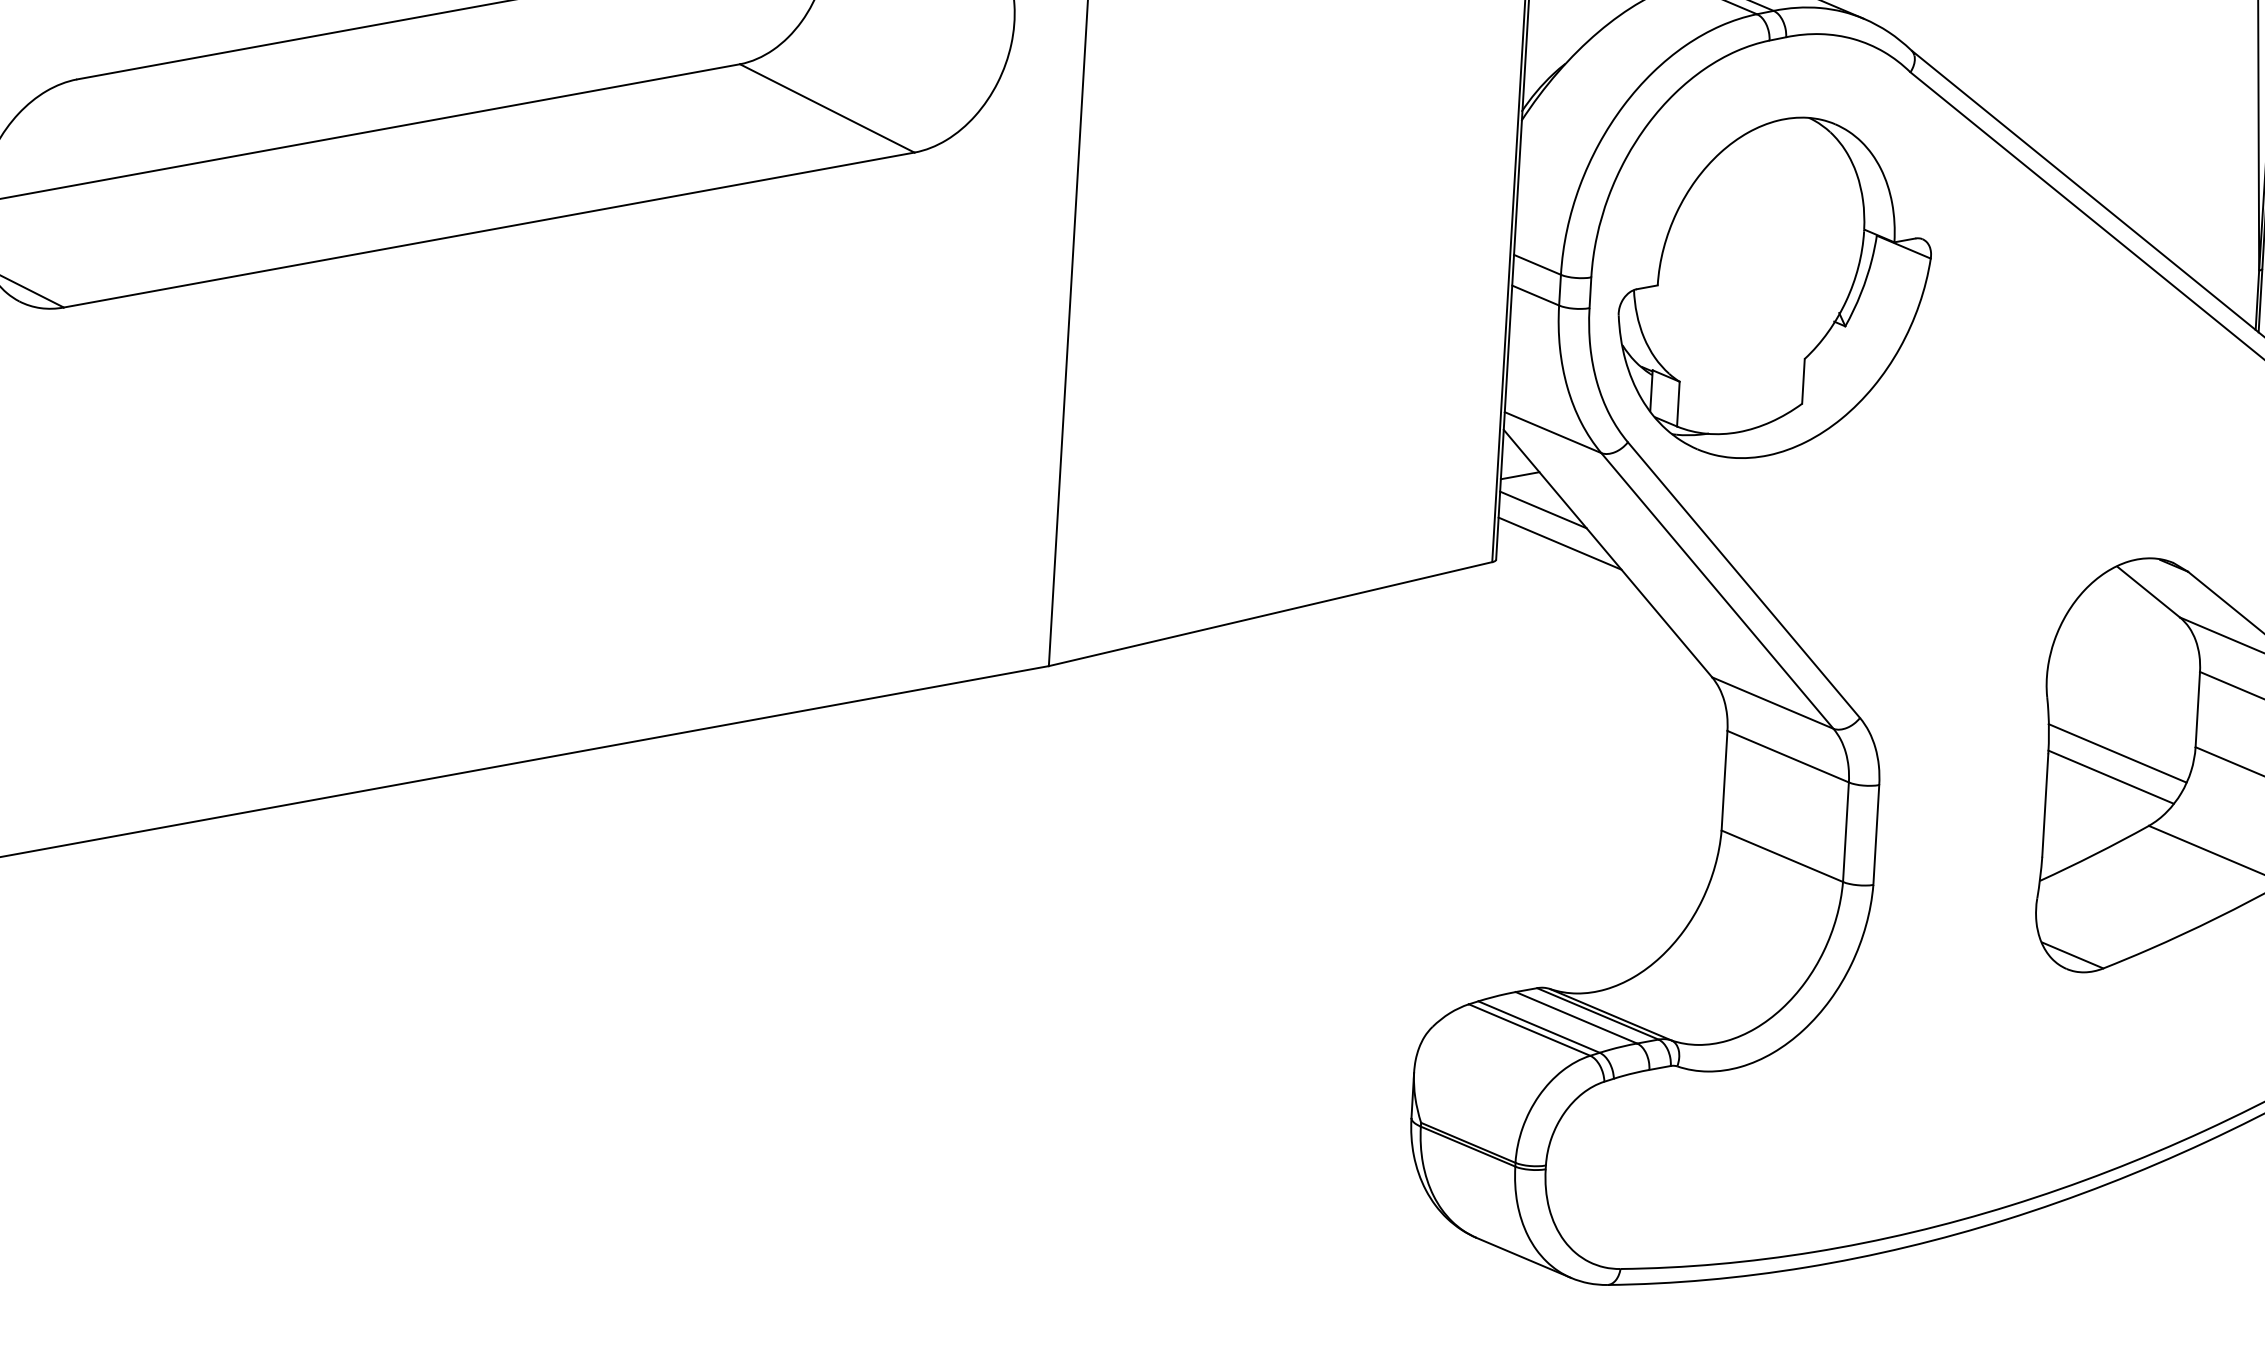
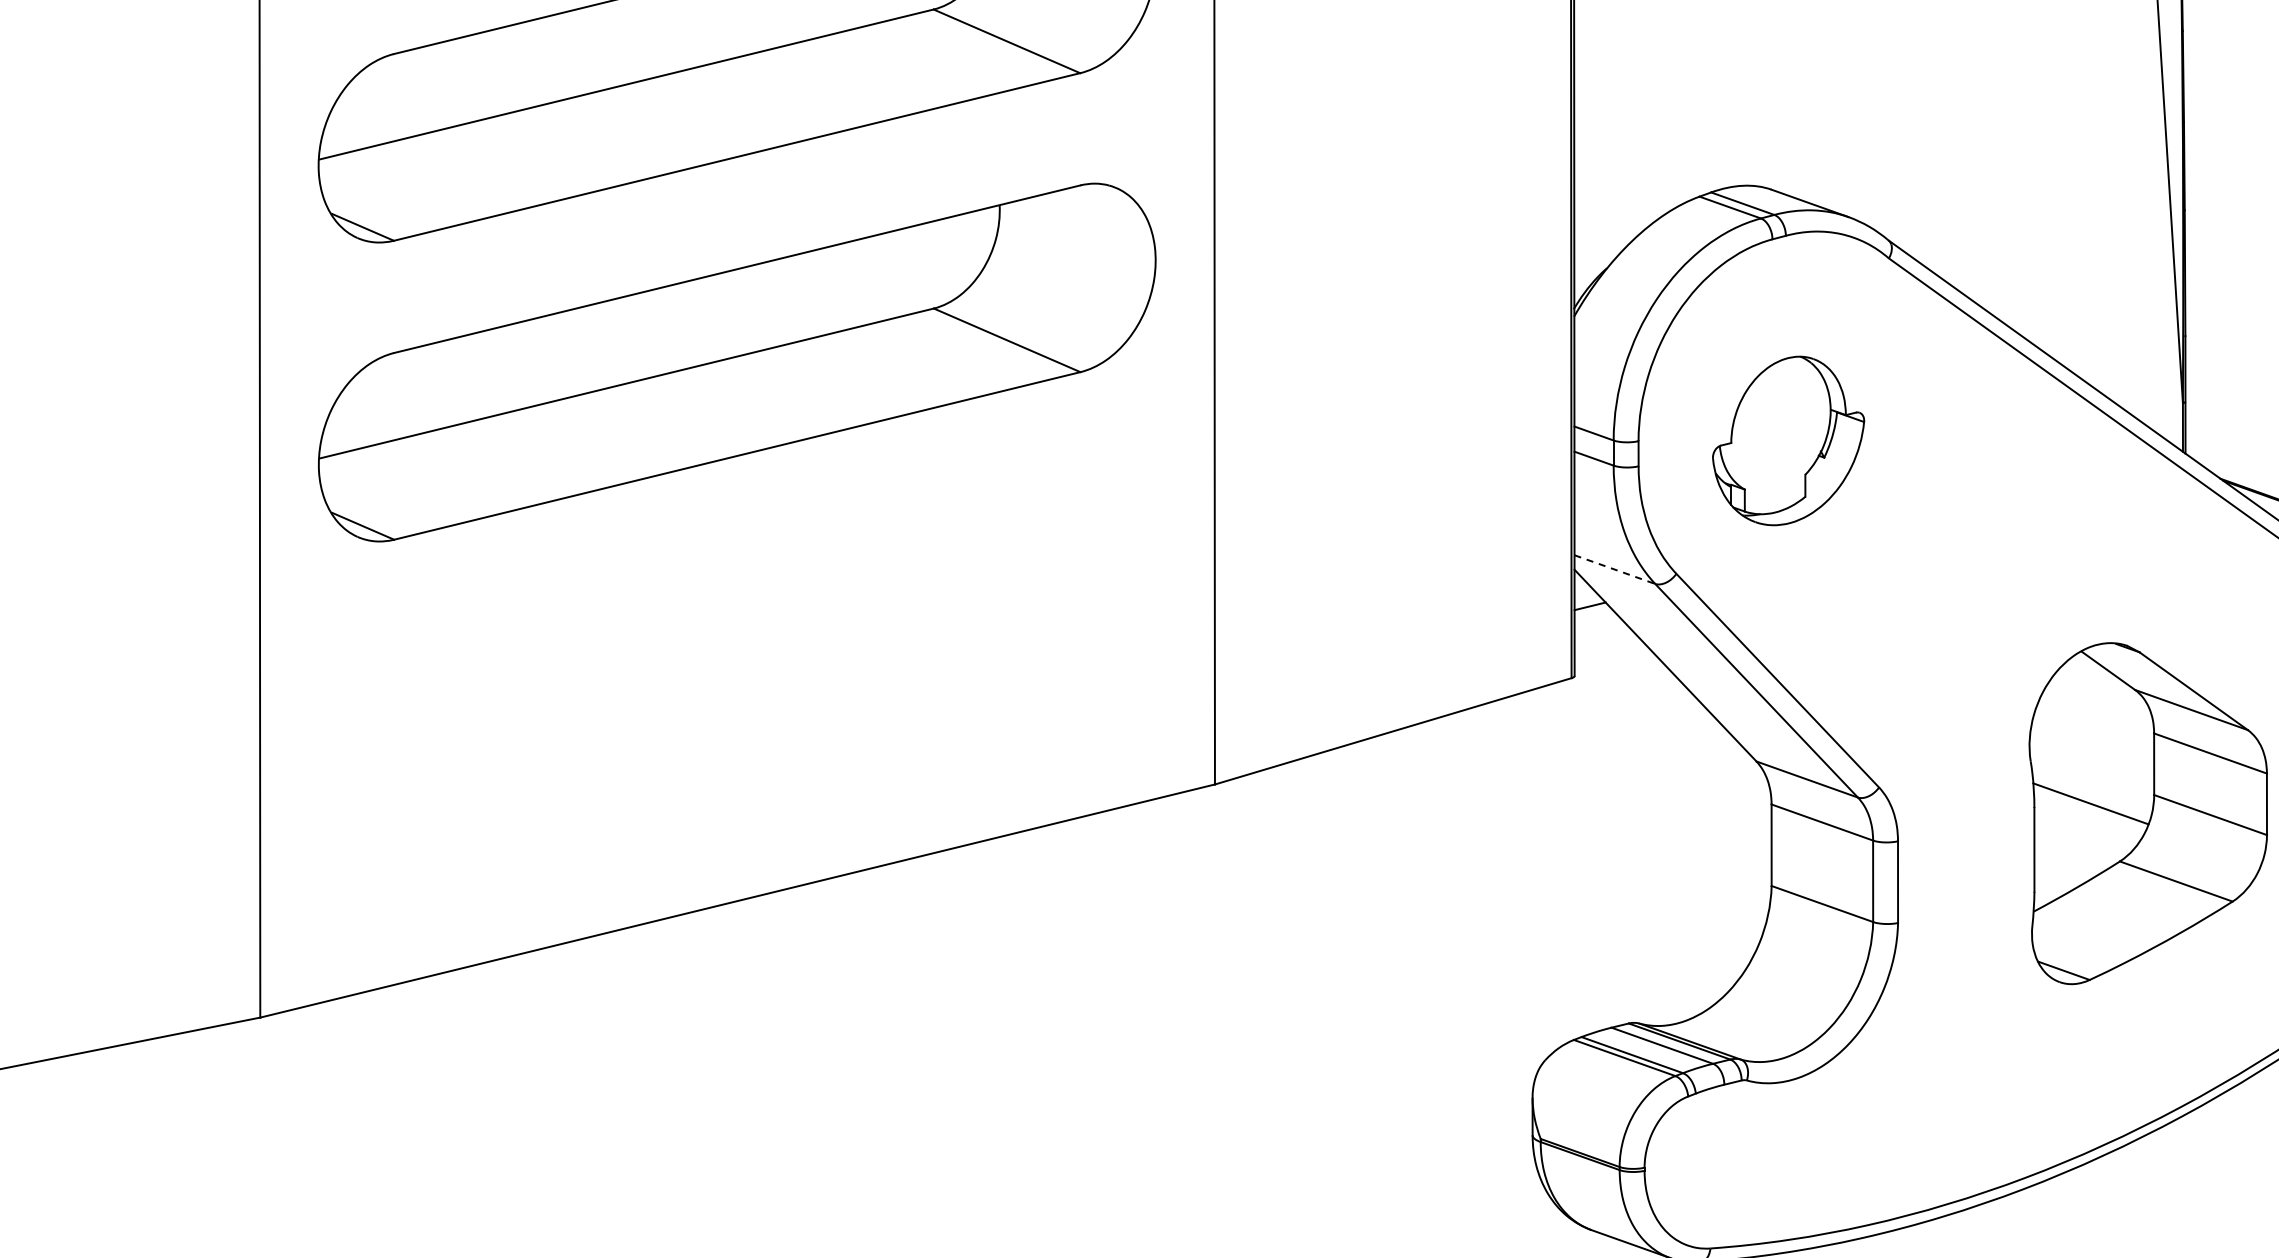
part: (1774, 287) -> (1788, 440), size x0.6
line: (1552, 432) -> (1614, 569), solid -> dashed
line: (1543, 510) -> (1610, 633), removed
line: (1559, 543) -> (1625, 659), removed
line: (2110, 777) -> (2086, 823), removed

